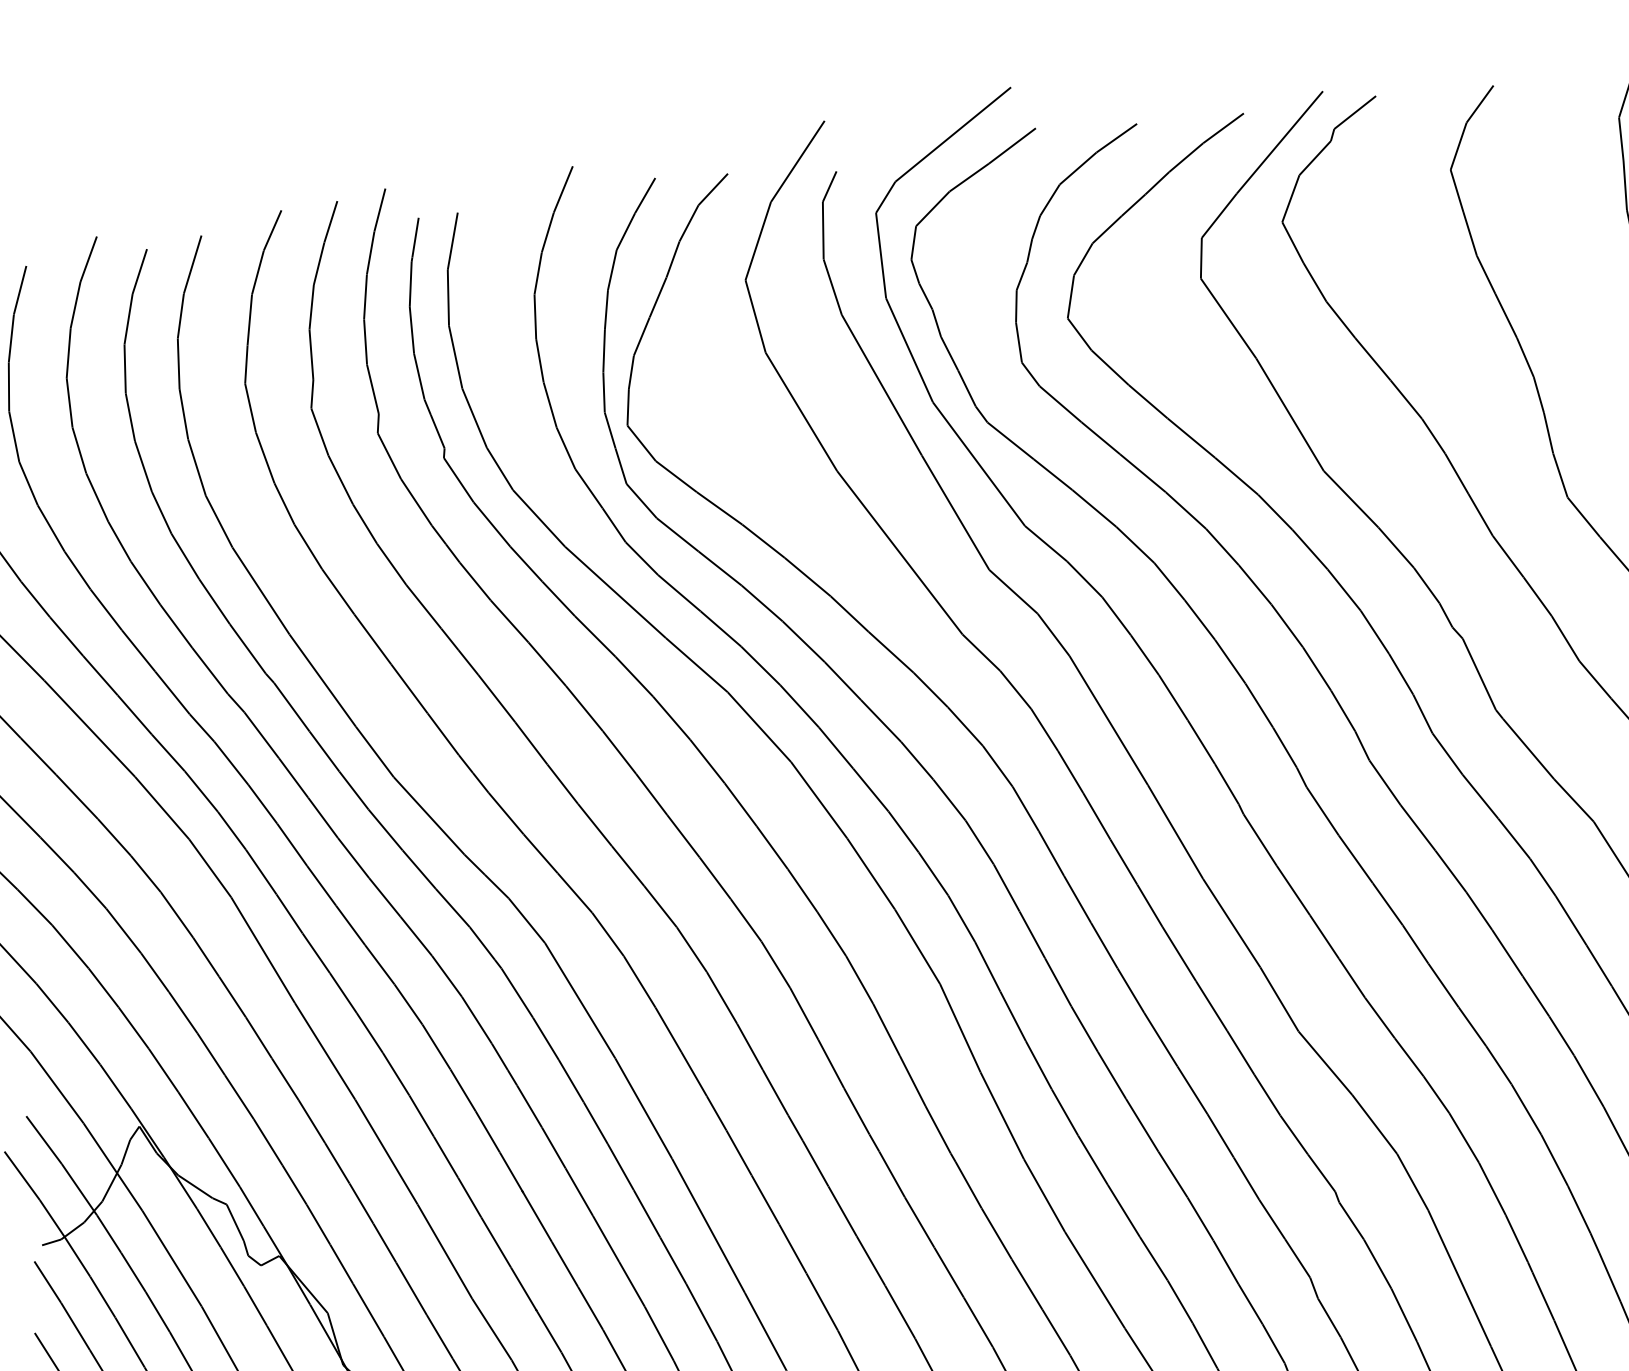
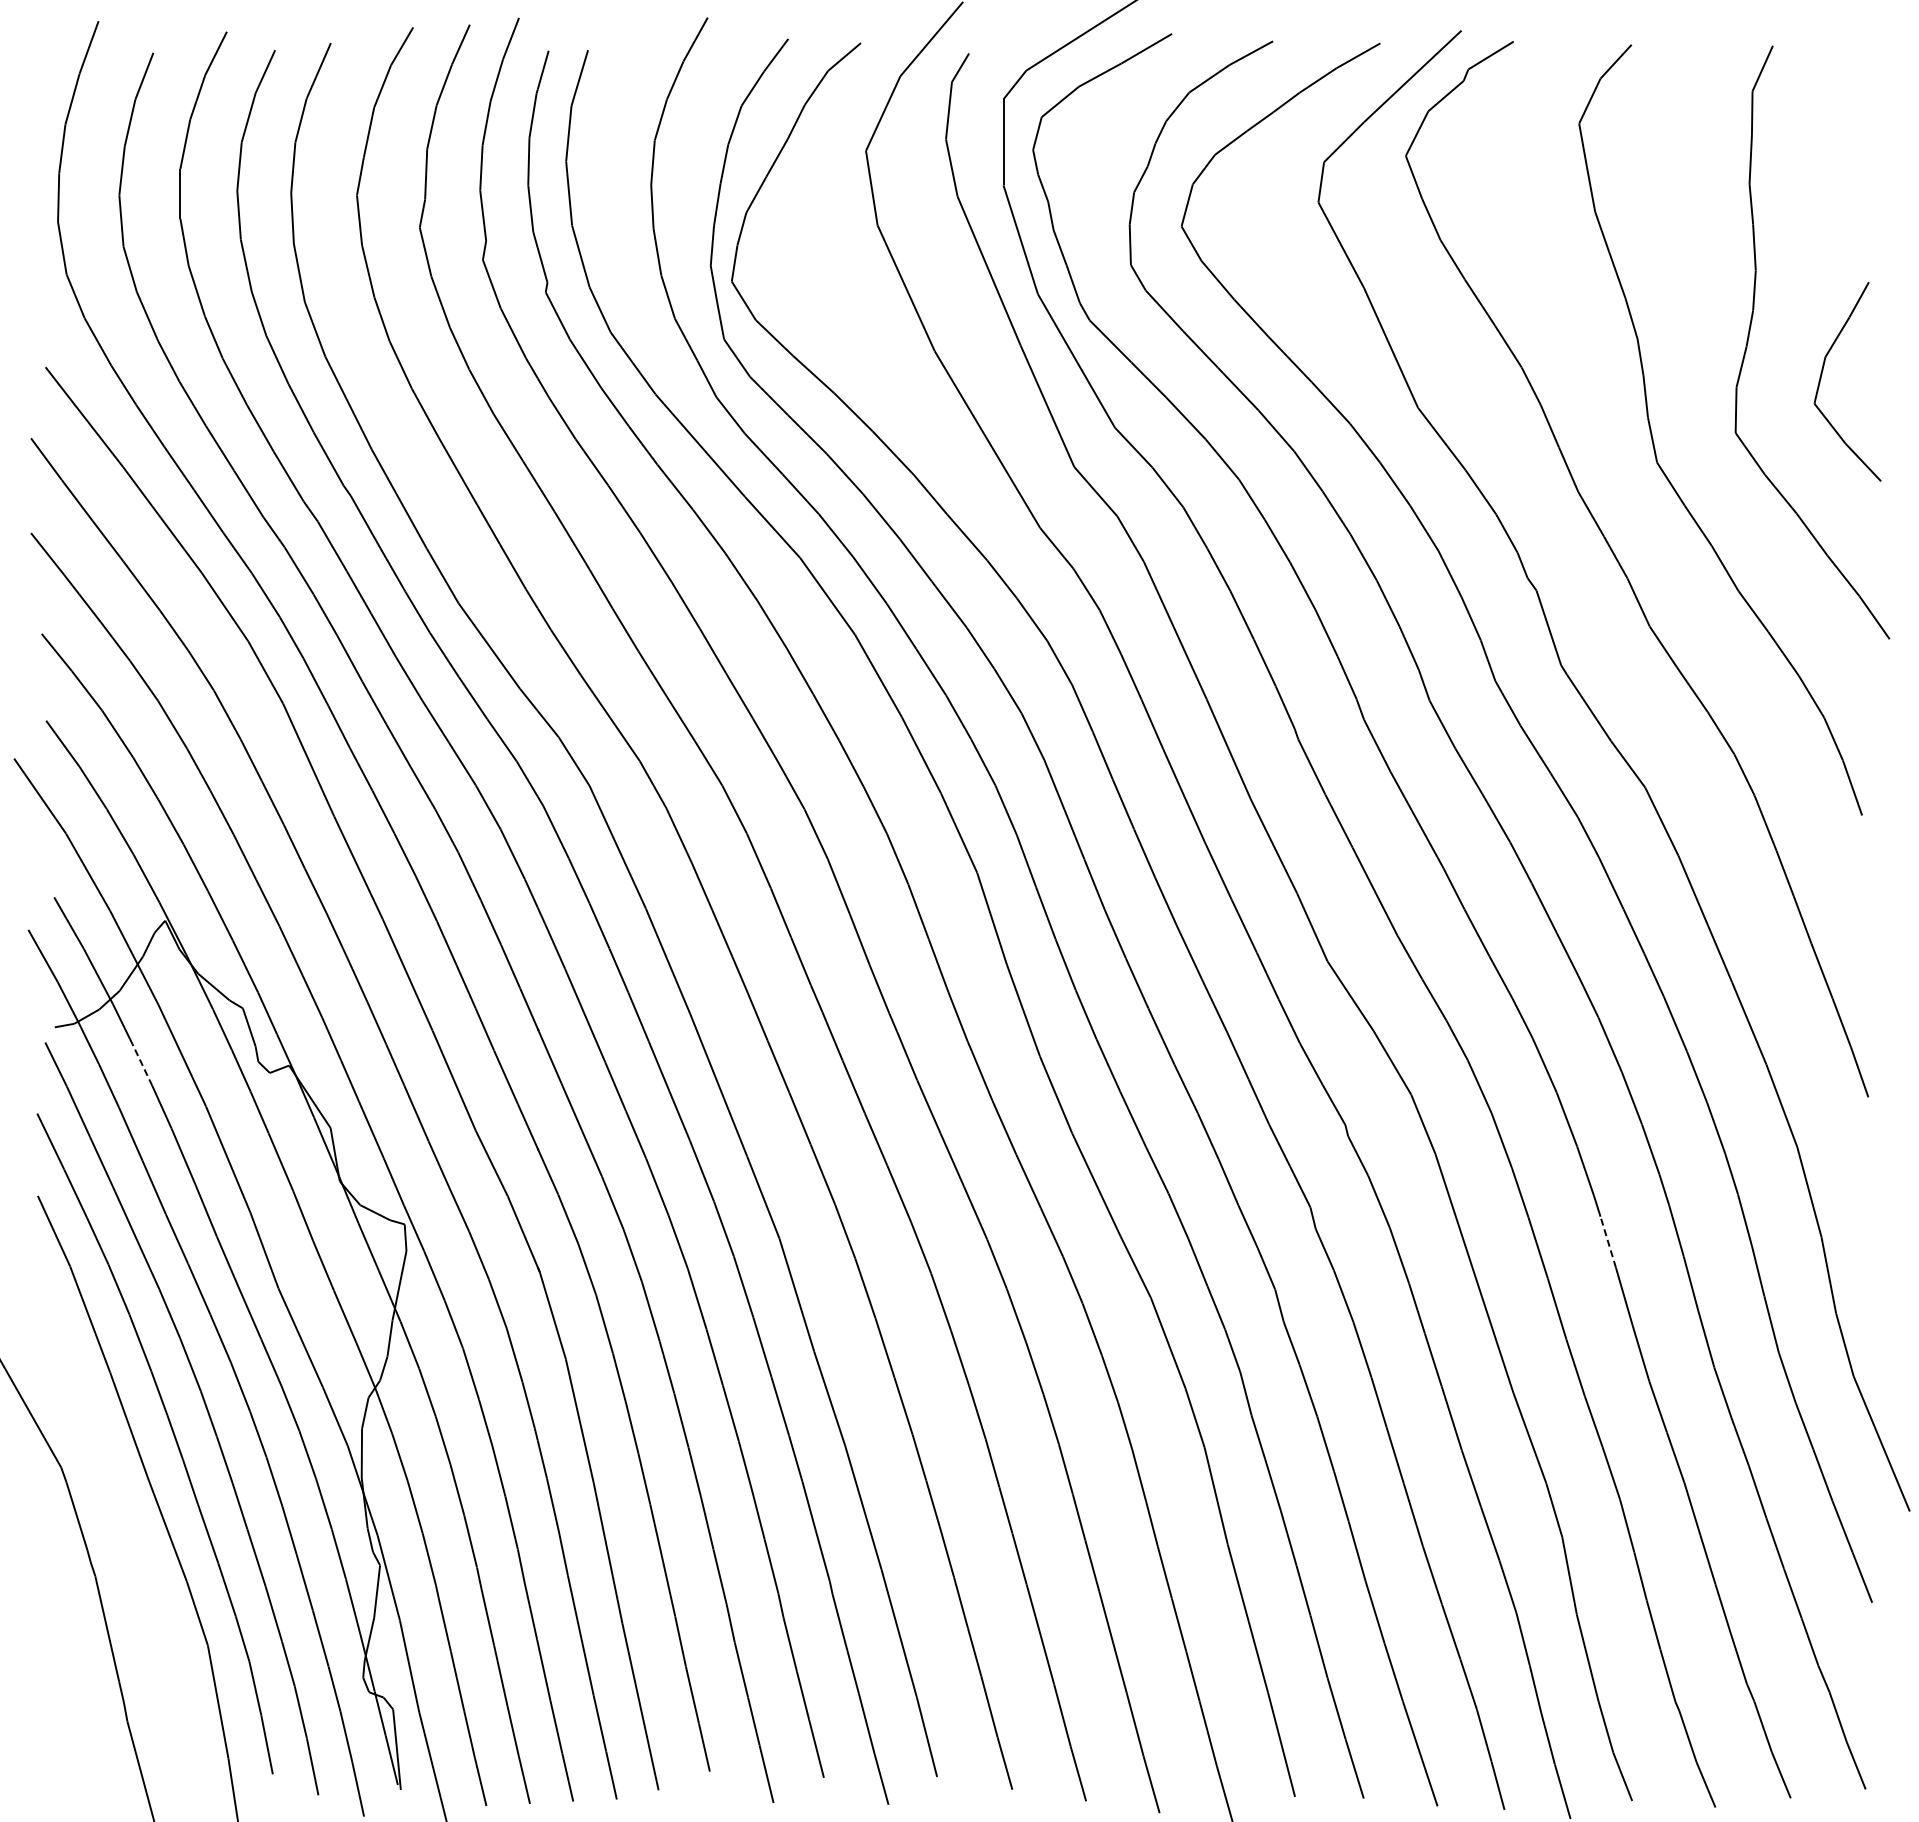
line: (133, 1271) -> (142, 1064), solid -> dashed
line: (1610, 1277) -> (1608, 1242), solid -> dashed

